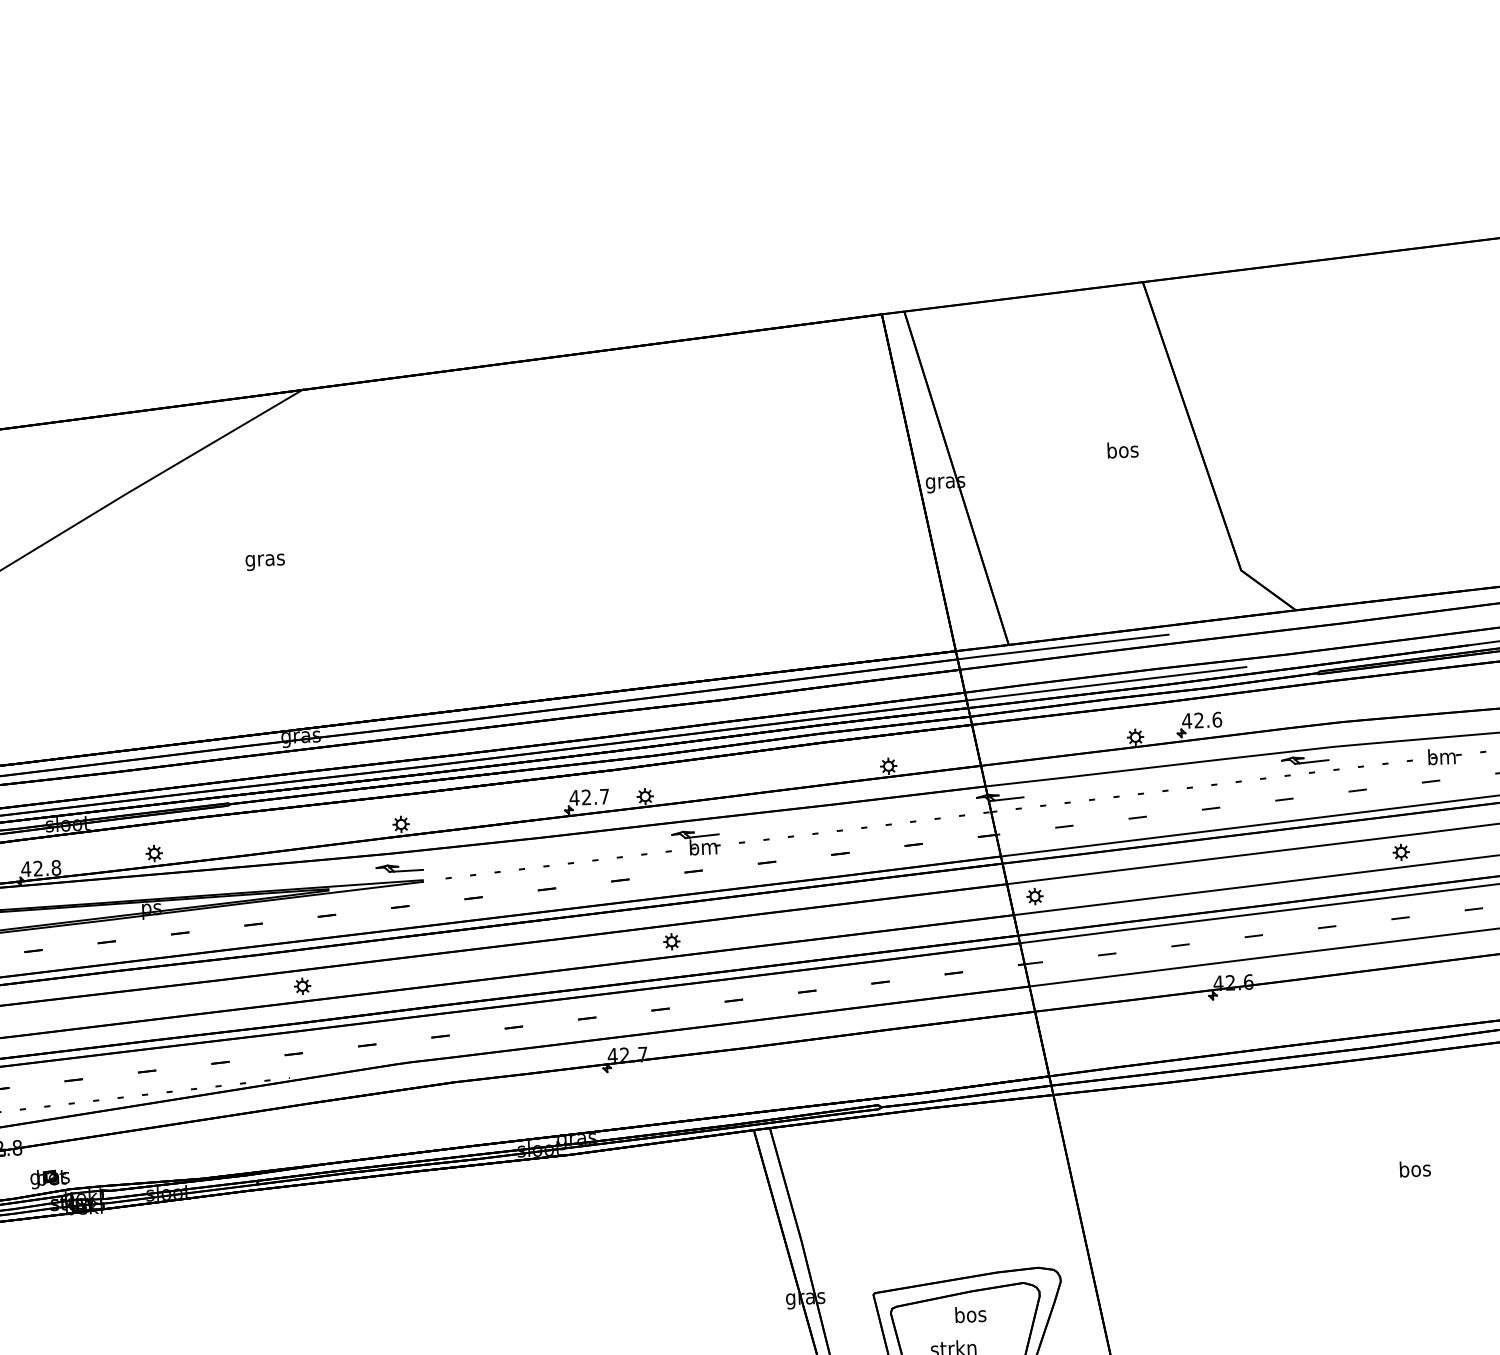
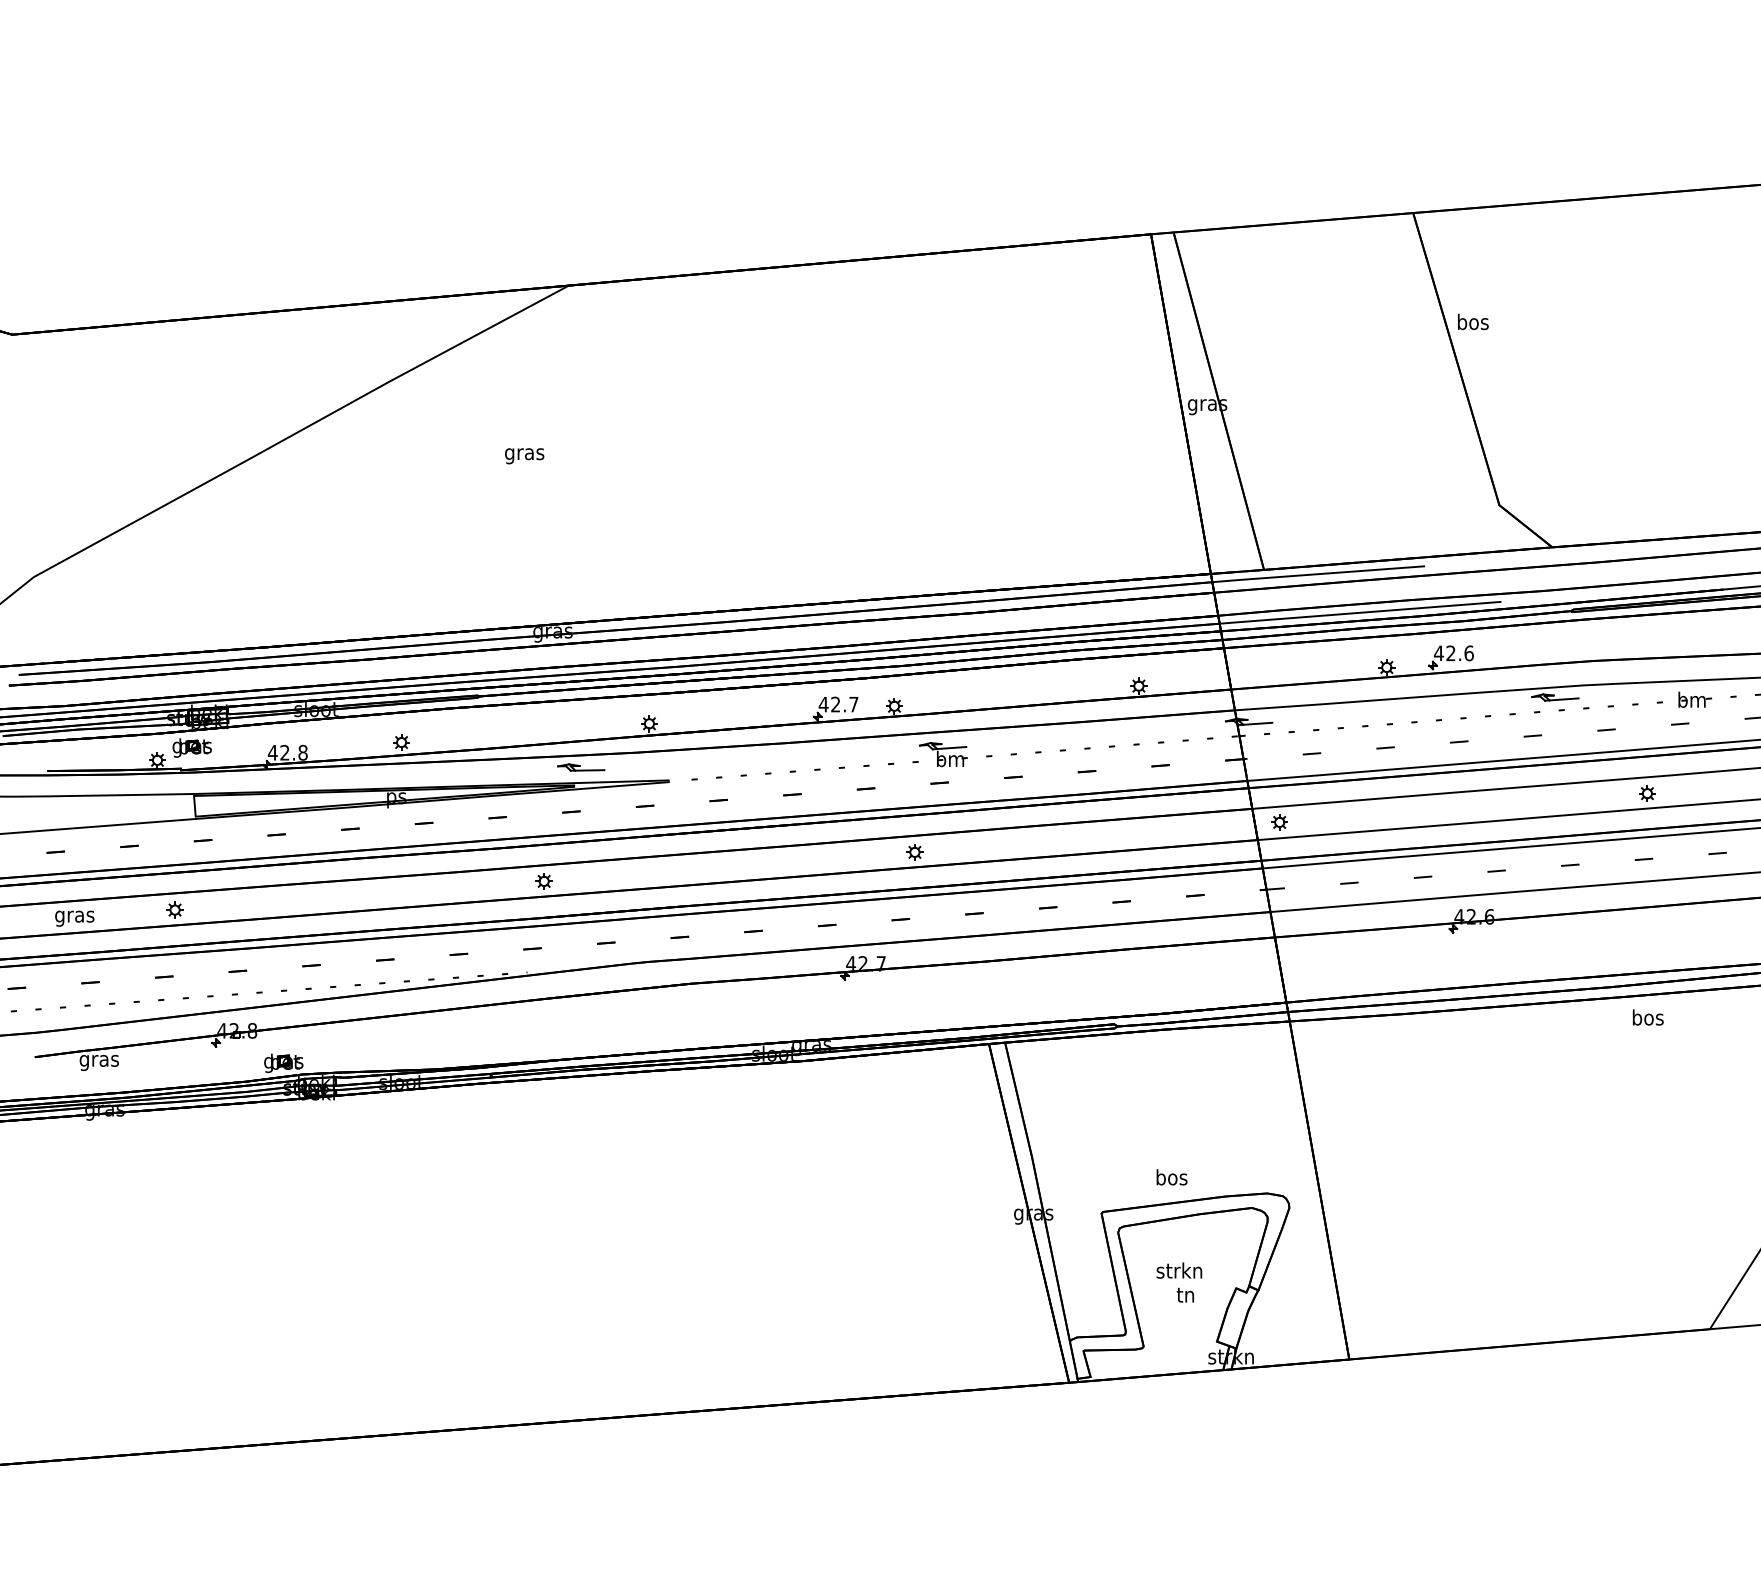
text: (1123, 449) -> (1473, 321), moved
part: (400, 868) -> (581, 767), moved
text: (1414, 1168) -> (1647, 1017), moved
text: (970, 1314) -> (1171, 1177), moved

